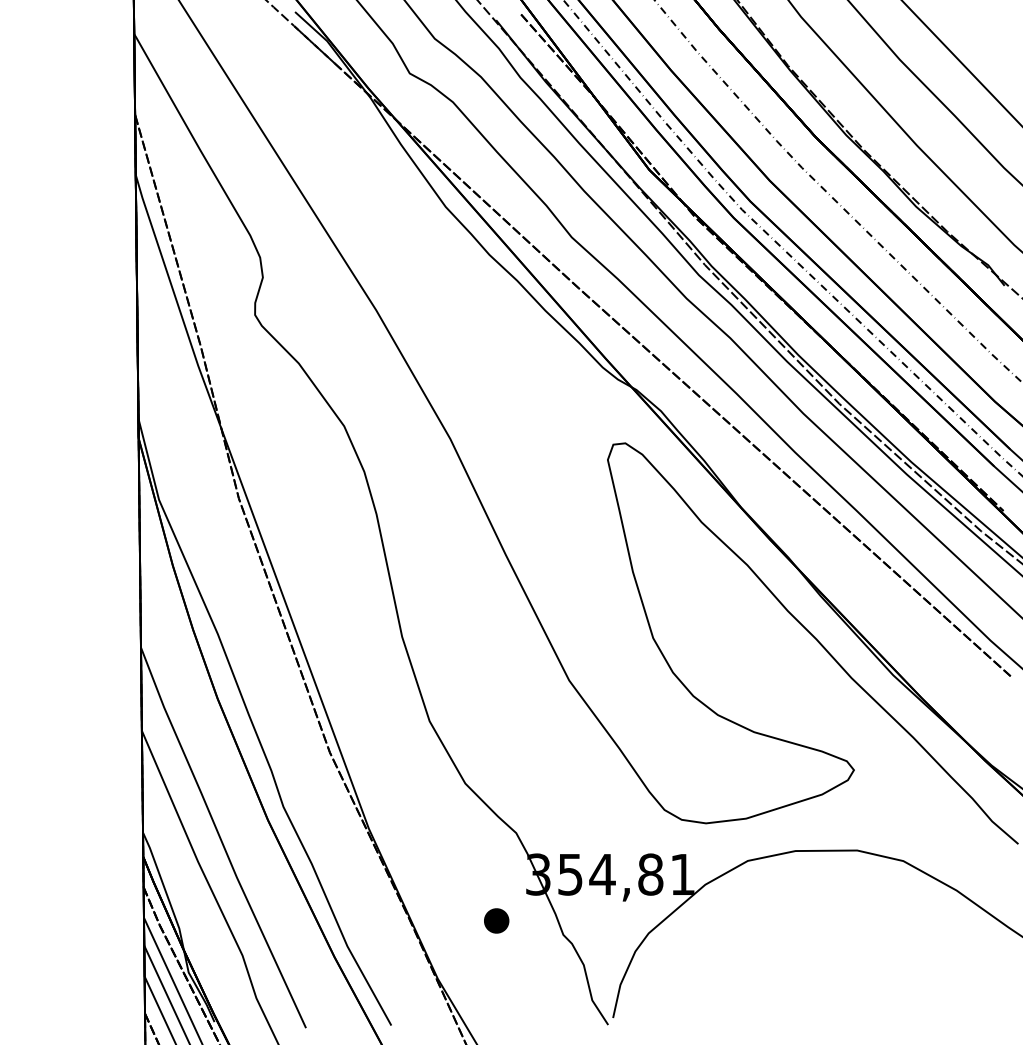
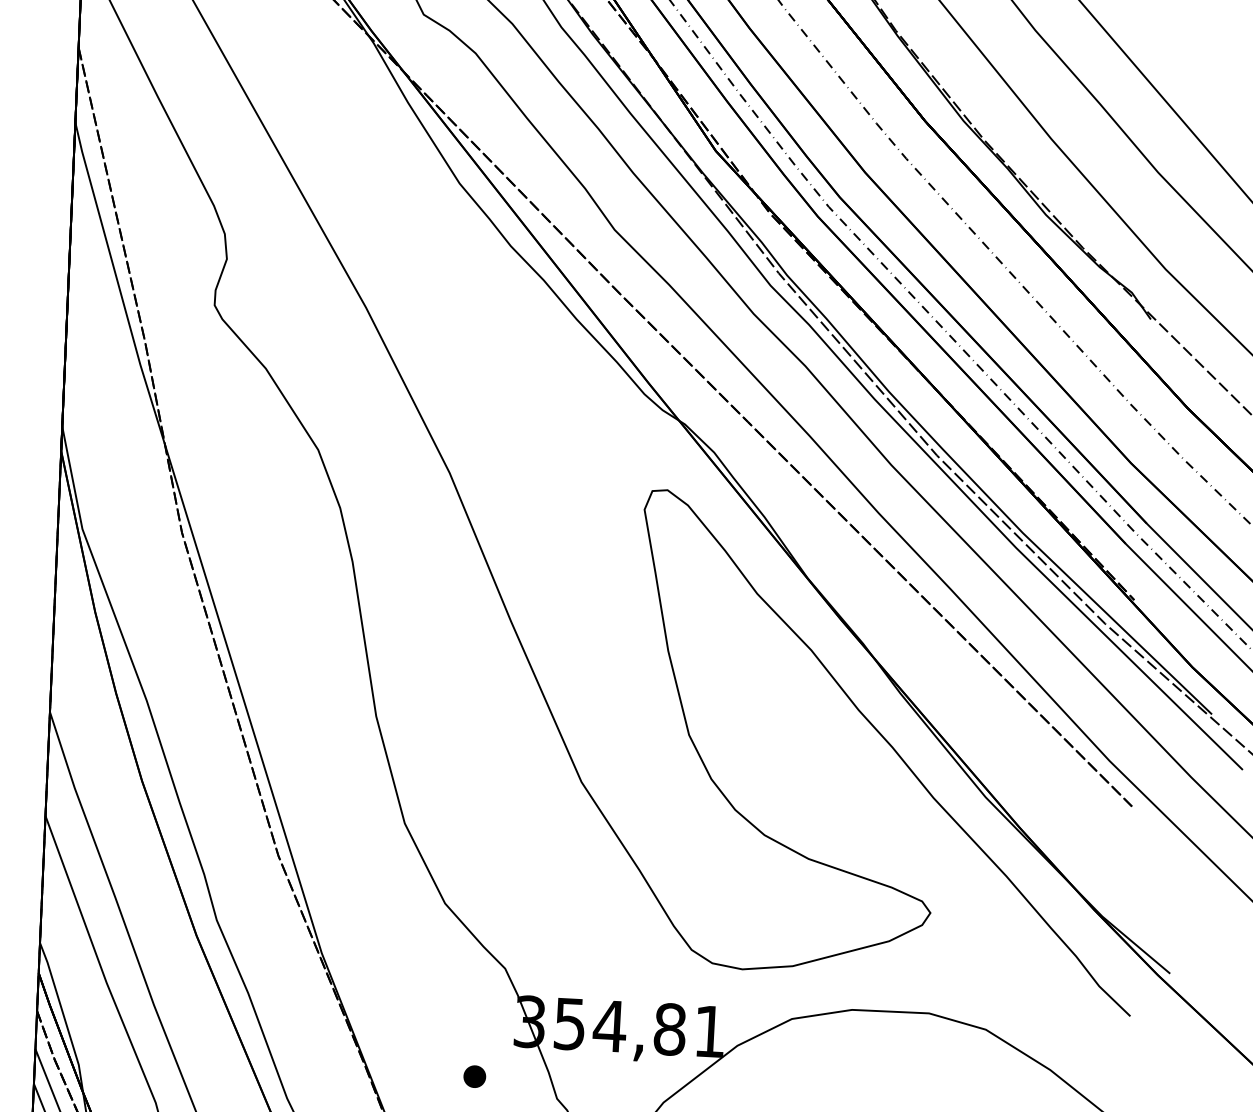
part: (496, 920) -> (474, 1076), size x0.71

